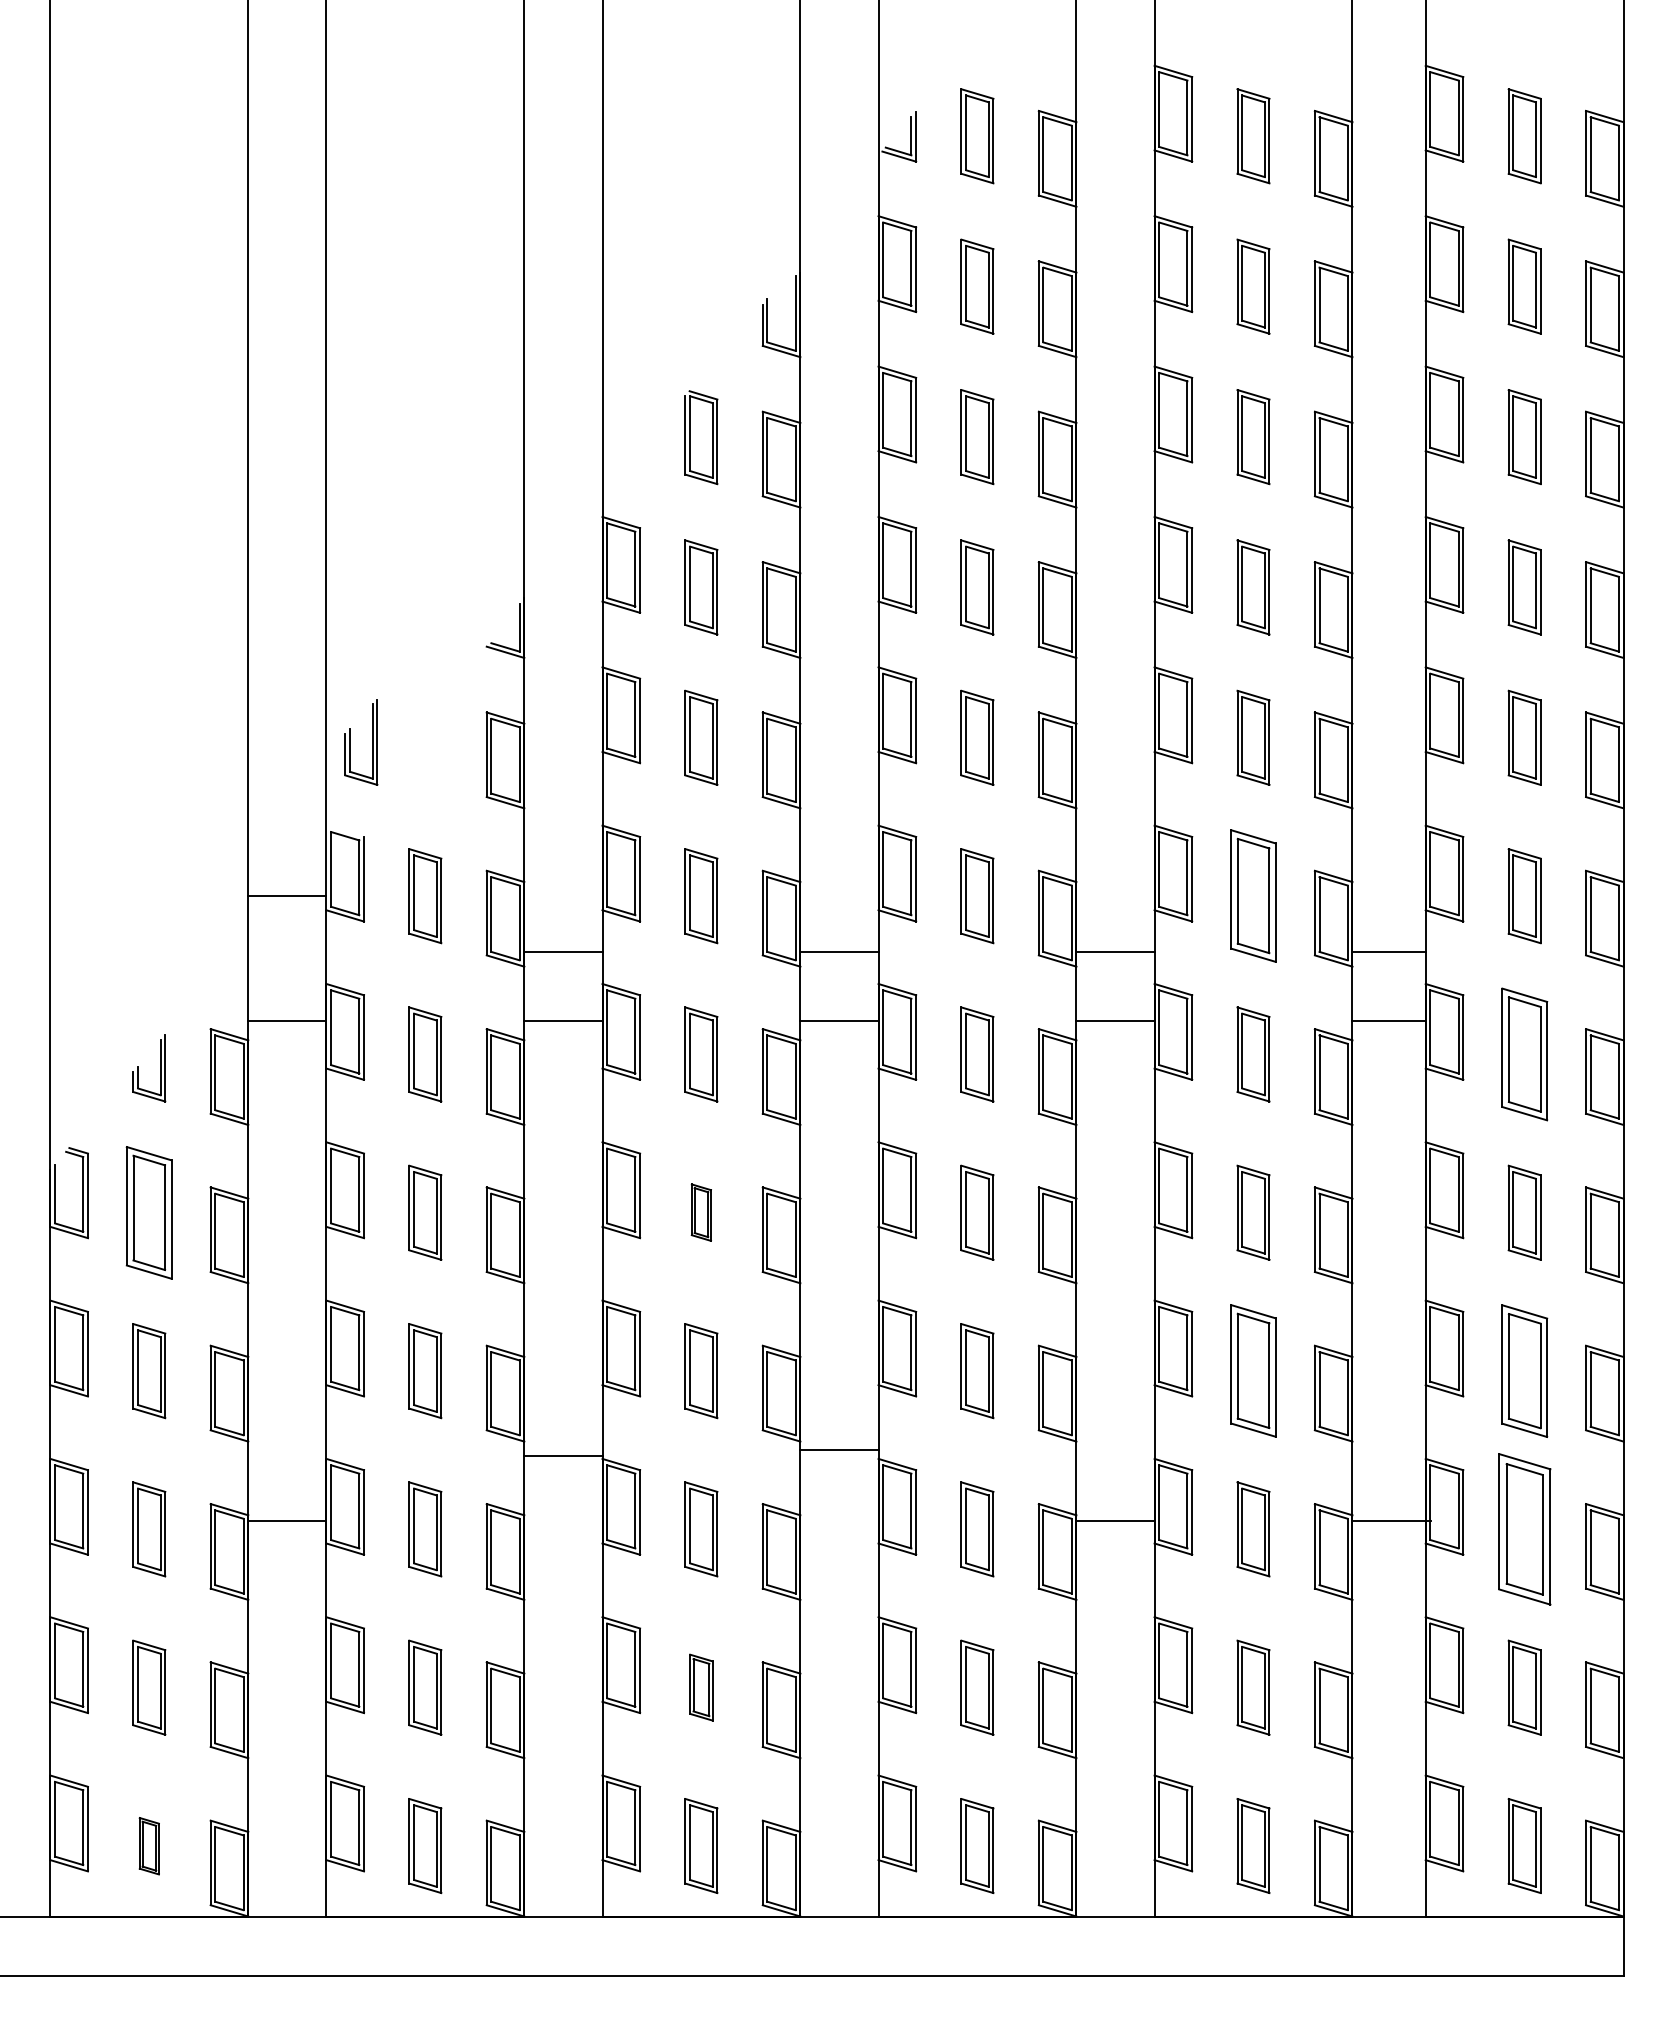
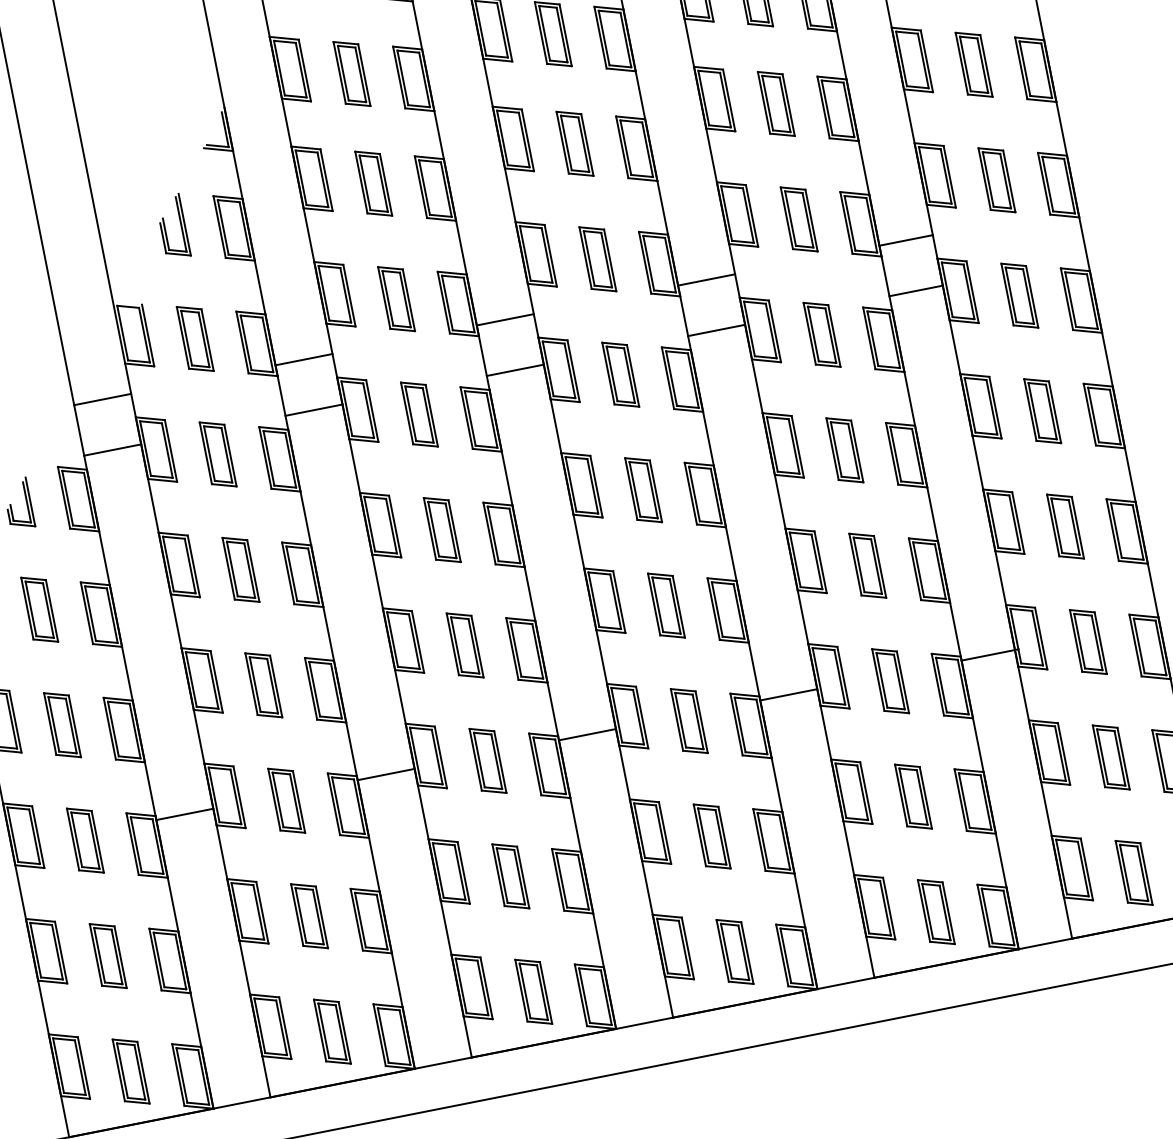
part: (350, 742) -> (165, 228), moved
line: (287, 895) -> (102, 399), moved
part: (1253, 896) -> (799, 219), size x0.71
part: (1524, 1054) -> (1019, 295), size x0.71
part: (149, 1212) -> (39, 609), size x0.71
part: (701, 1212) -> (442, 529), size x1.67
part: (1524, 1370) -> (1065, 526), size x0.71
part: (1253, 1371) -> (867, 566), size x0.71
line: (839, 1449) -> (587, 734), moved
line: (563, 1455) -> (386, 774), moved
part: (1524, 1529) -> (1088, 642), size x0.62
part: (701, 1687) -> (510, 876), size x1.43
part: (149, 1846) -> (131, 1071), size x1.67

